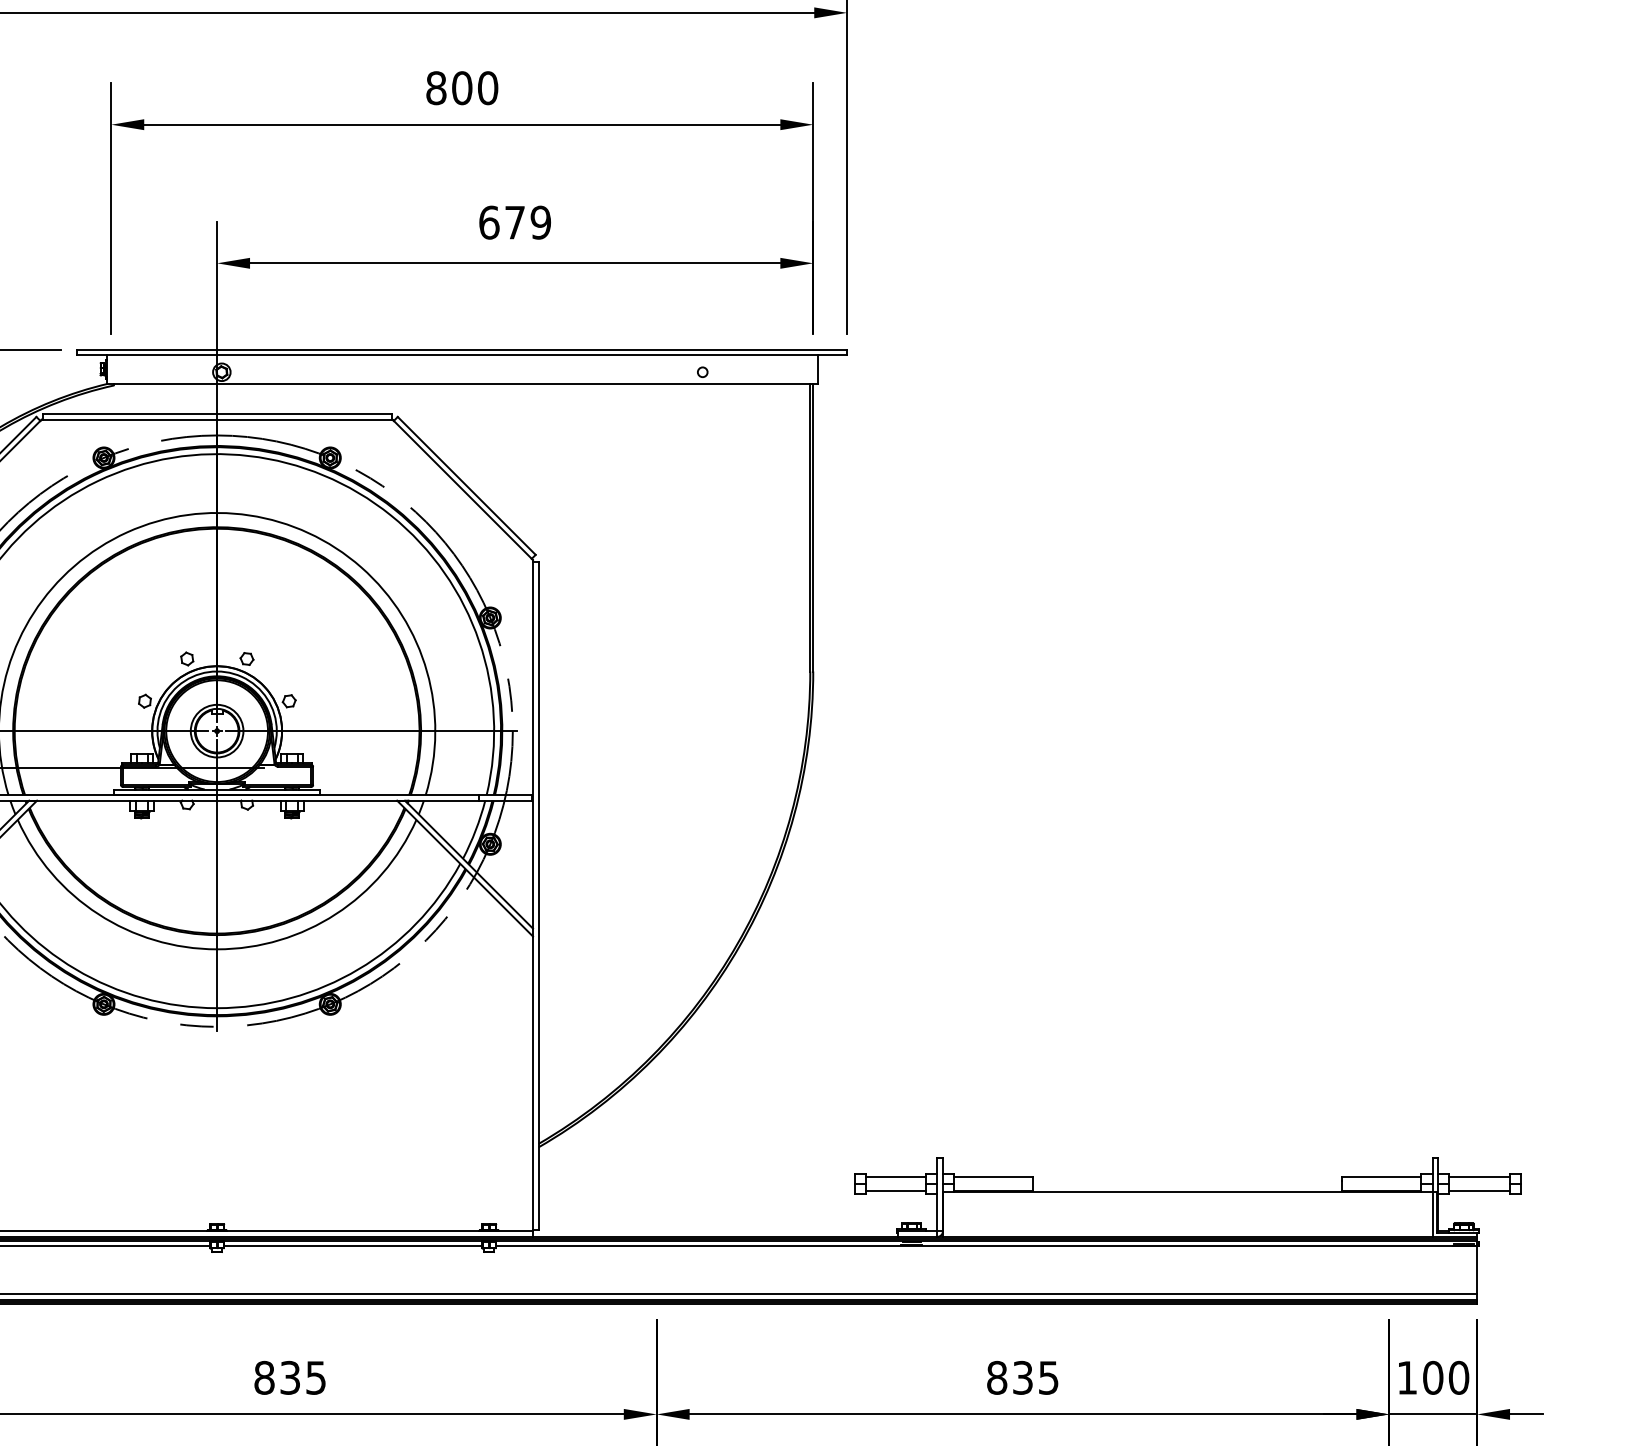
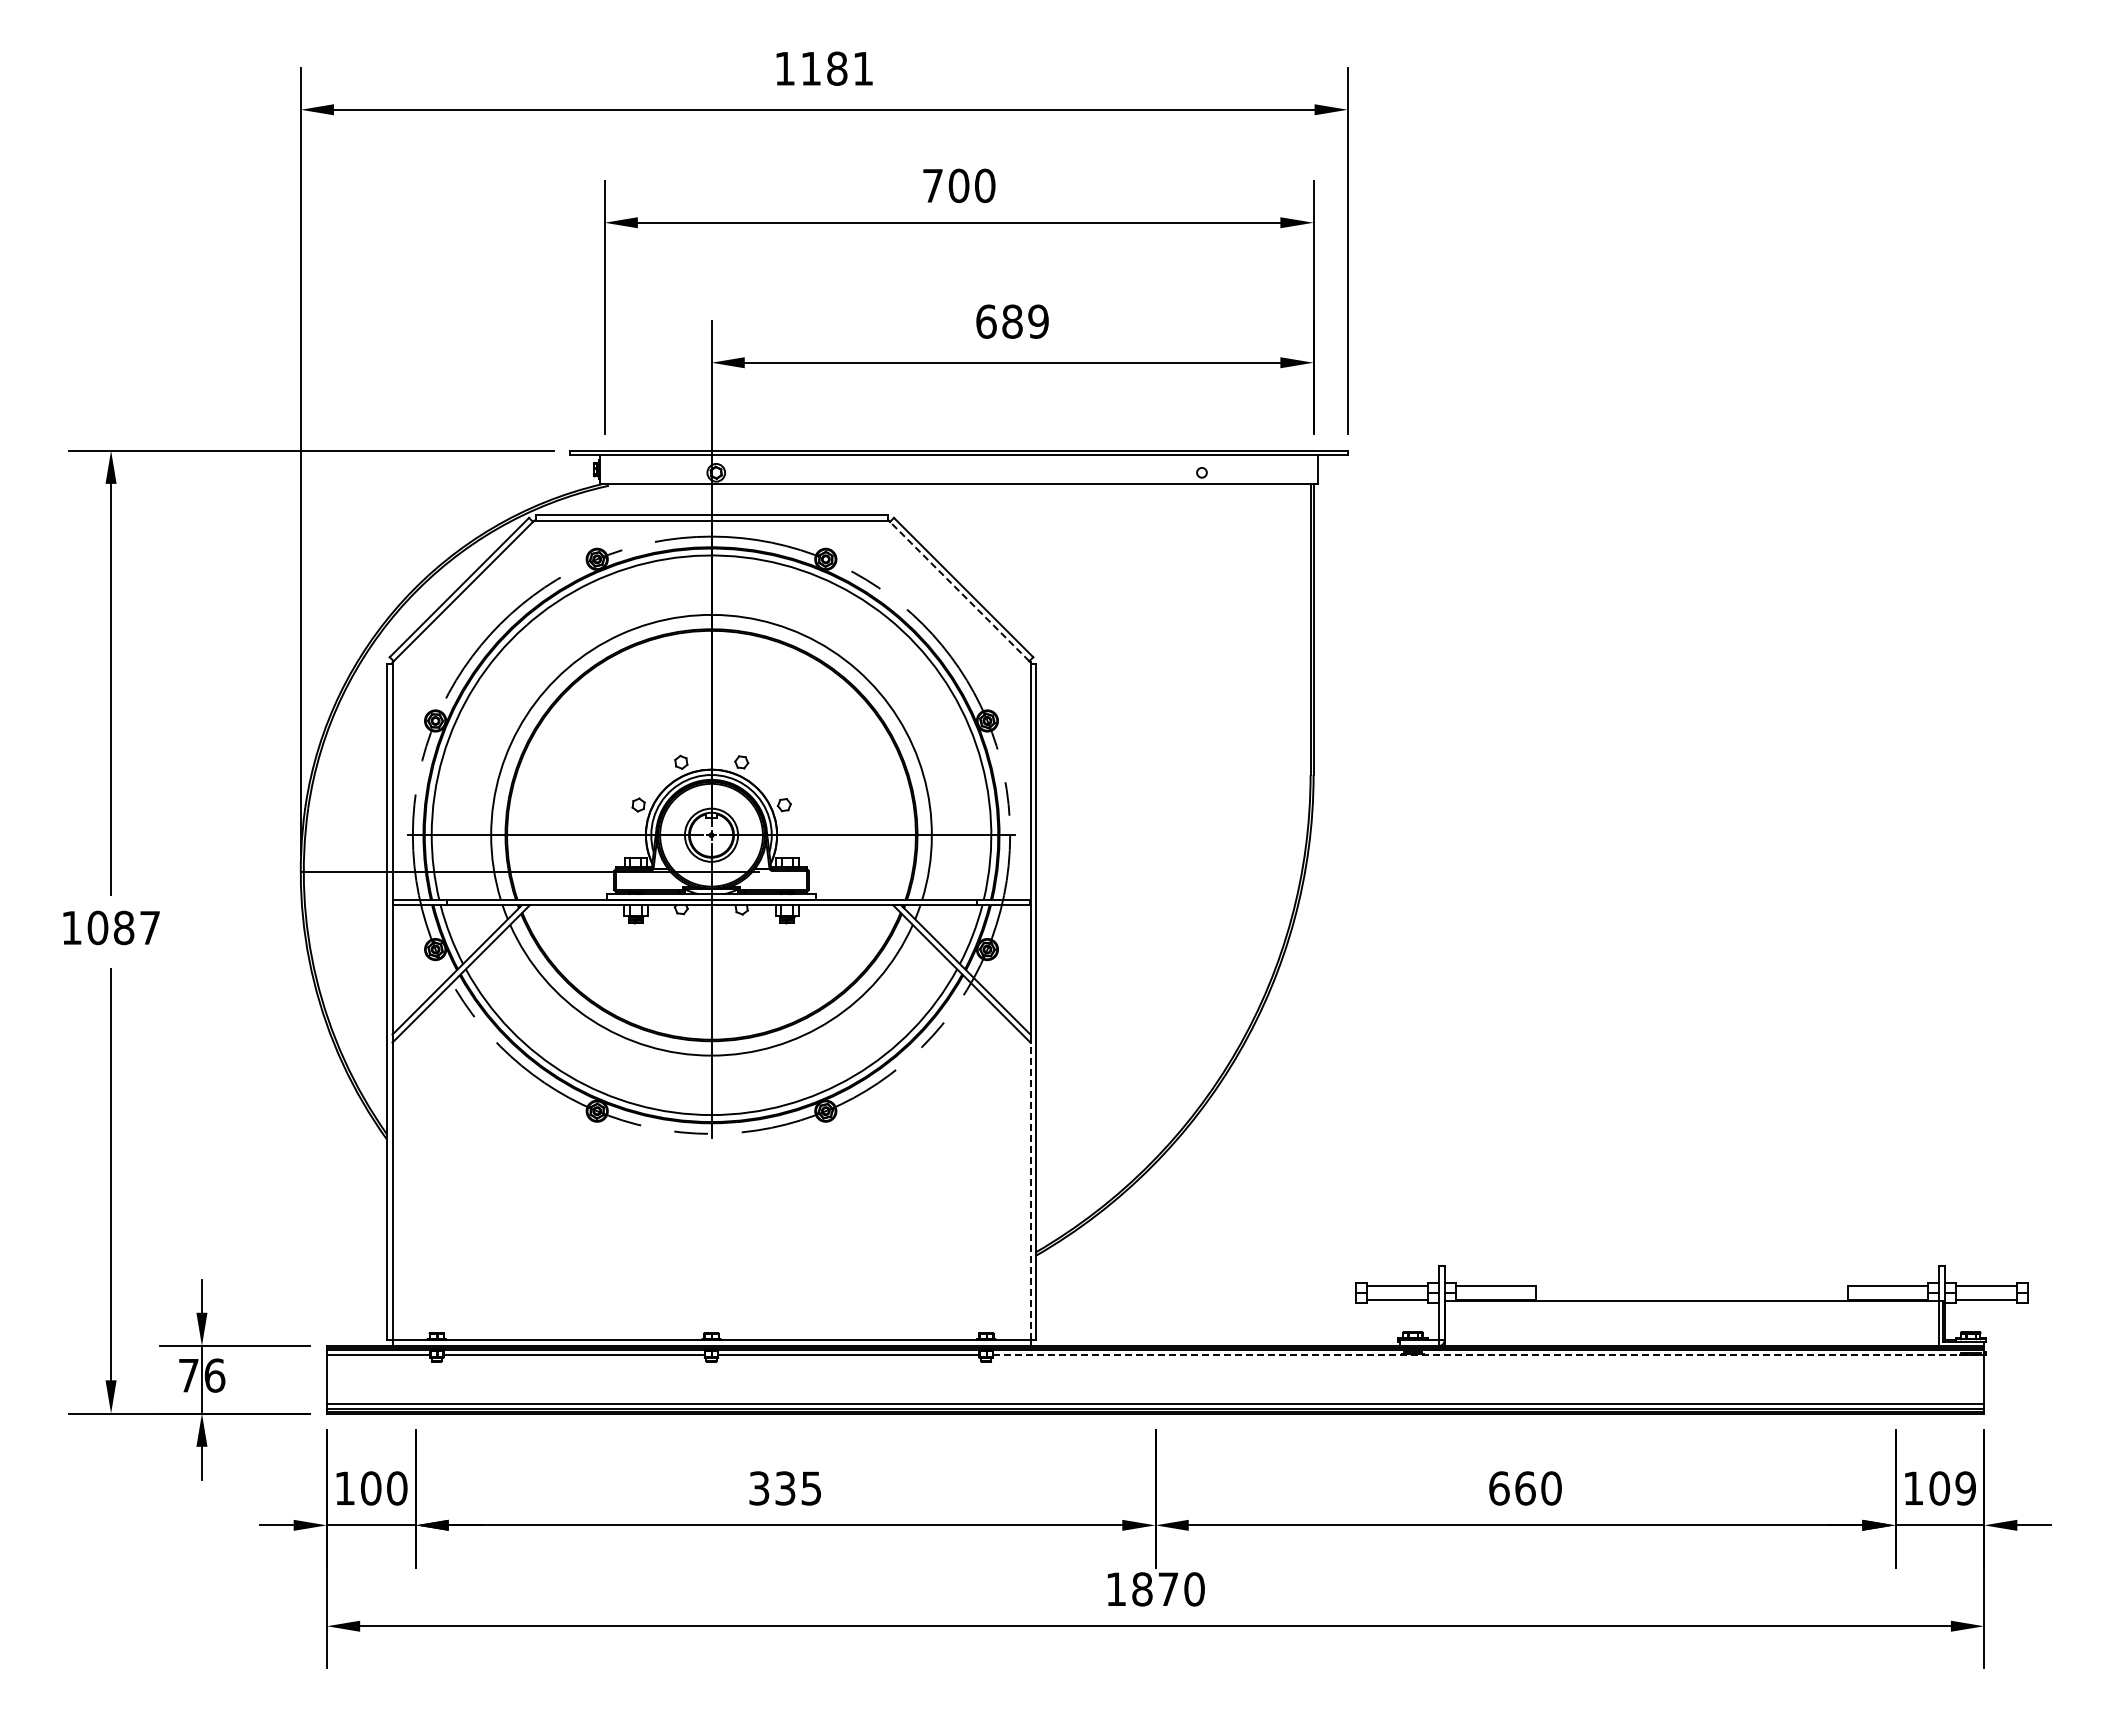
text: (435, 87) -> (932, 185), 800 -> 700
text: (515, 222) -> (1012, 321), 679 -> 689
line: (462, 489) -> (959, 591), solid -> dashed
line: (532, 1082) -> (1030, 1190), solid -> dashed
line: (987, 1246) -> (1489, 1355), solid -> dashed
text: (264, 1377) -> (759, 1488), 835 -> 335
text: (1023, 1377) -> (1525, 1488), 835 -> 660
text: (1458, 1377) -> (1965, 1488), 100 -> 109

